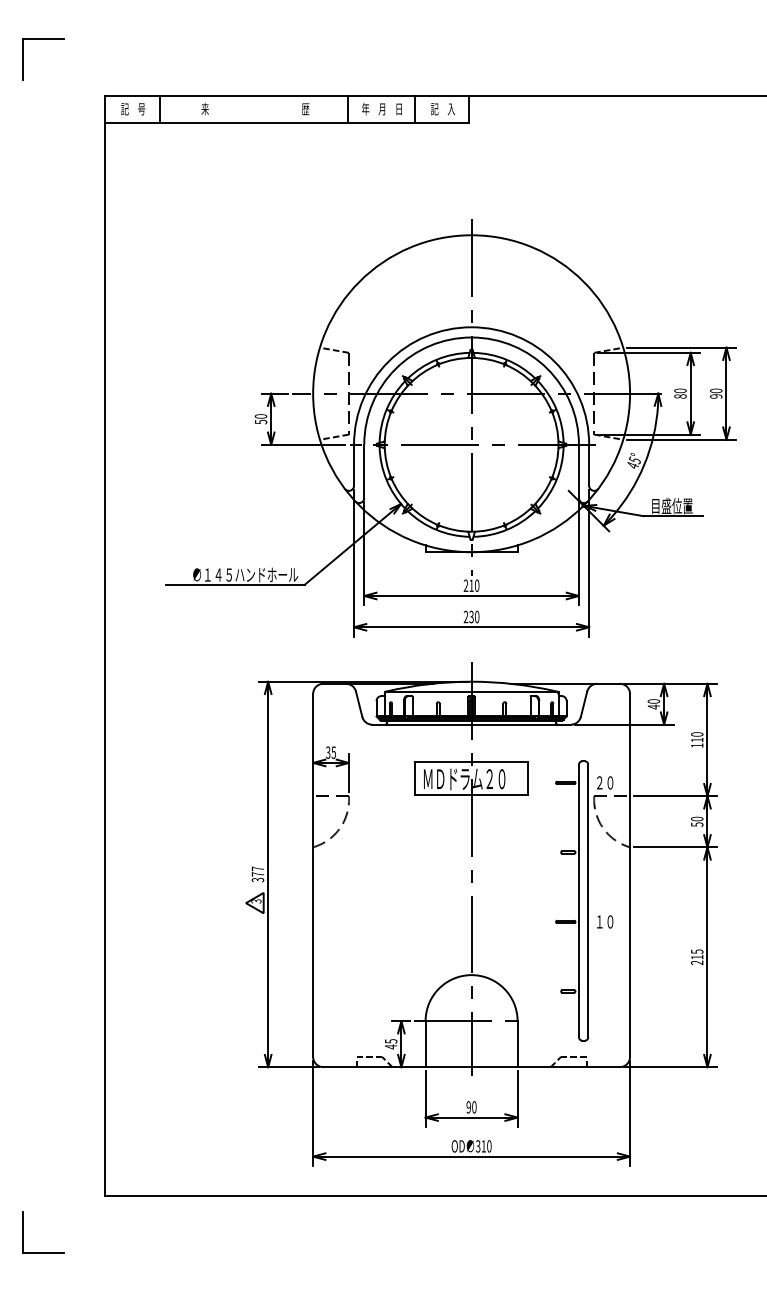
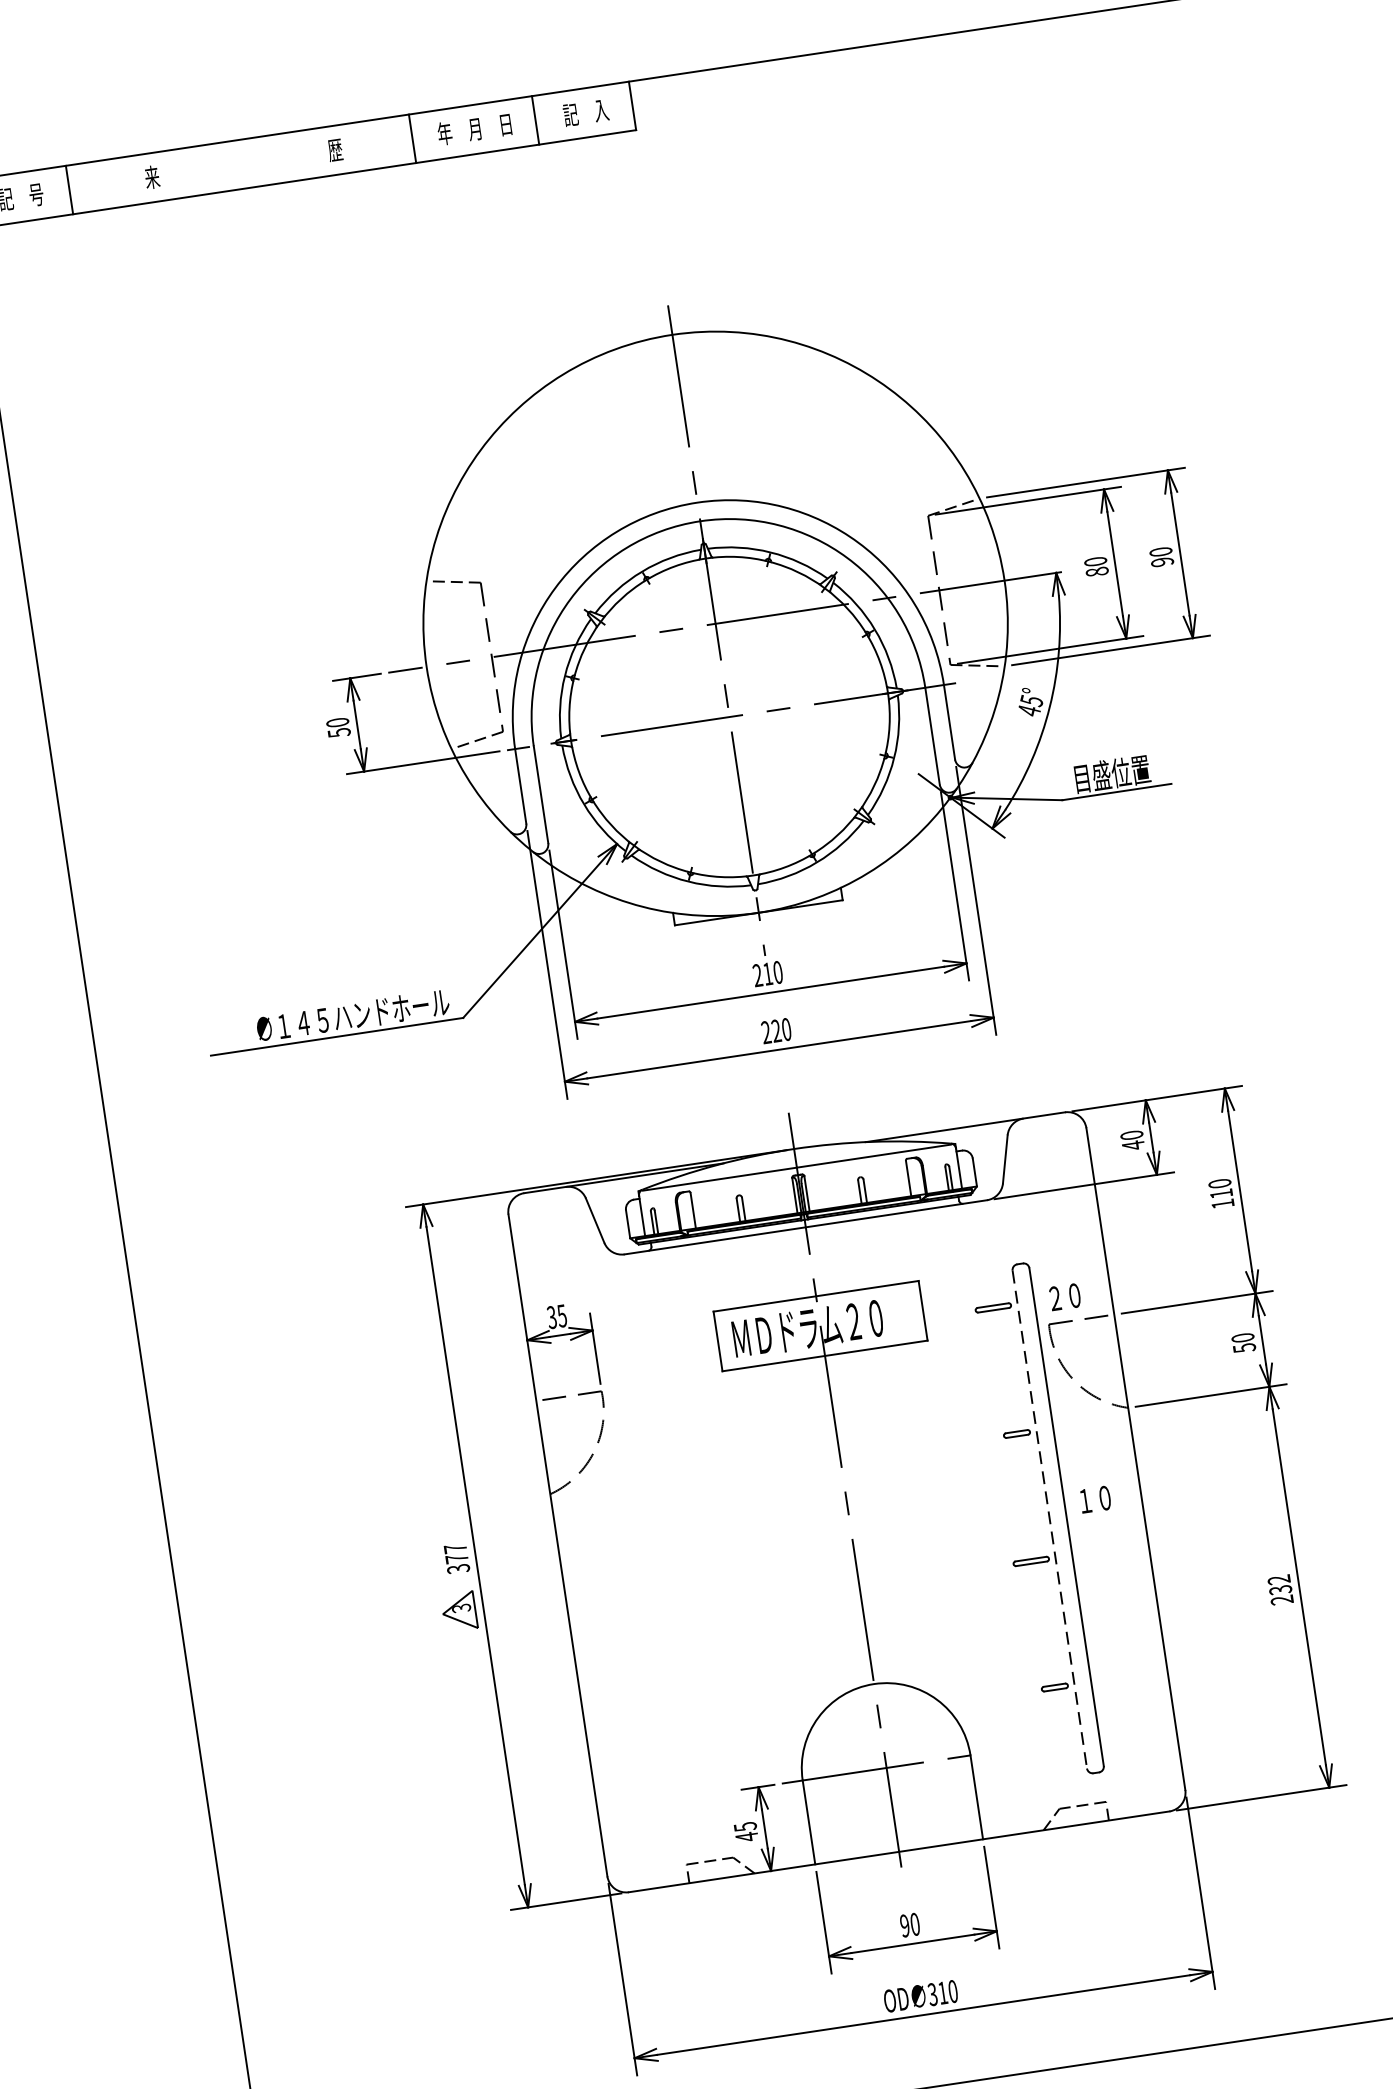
text: (471, 617) -> (776, 1031), 230 -> 220
line: (579, 901) -> (1050, 1520), solid -> dashed
text: (605, 921) -> (1095, 1498), moved
text: (697, 954) -> (1280, 1584), 215 -> 232

